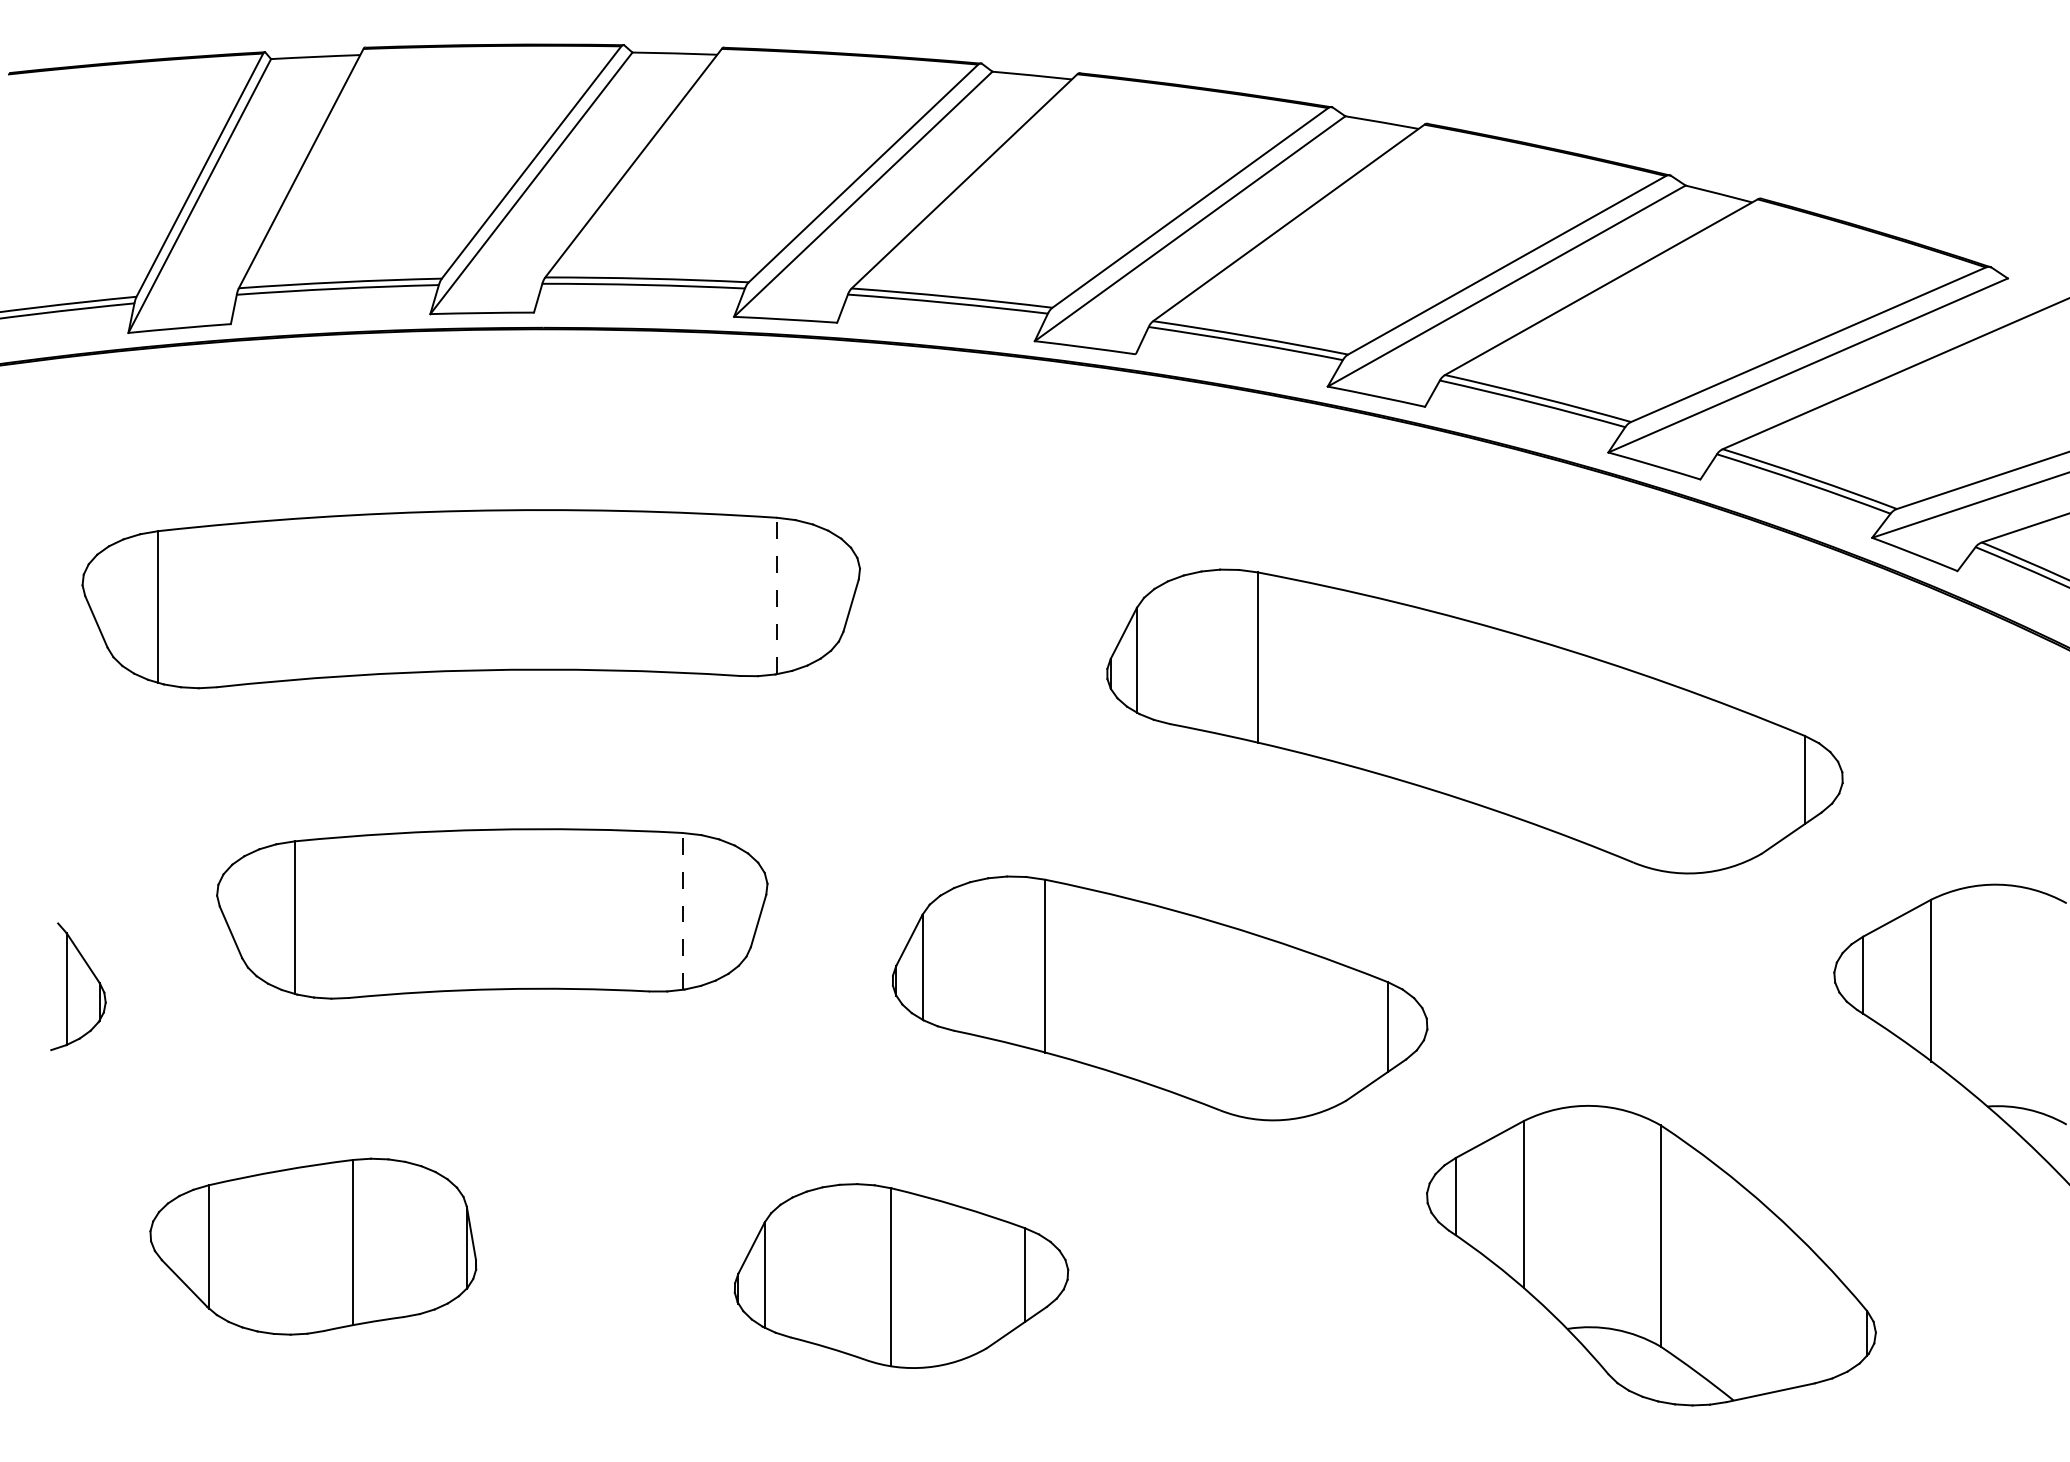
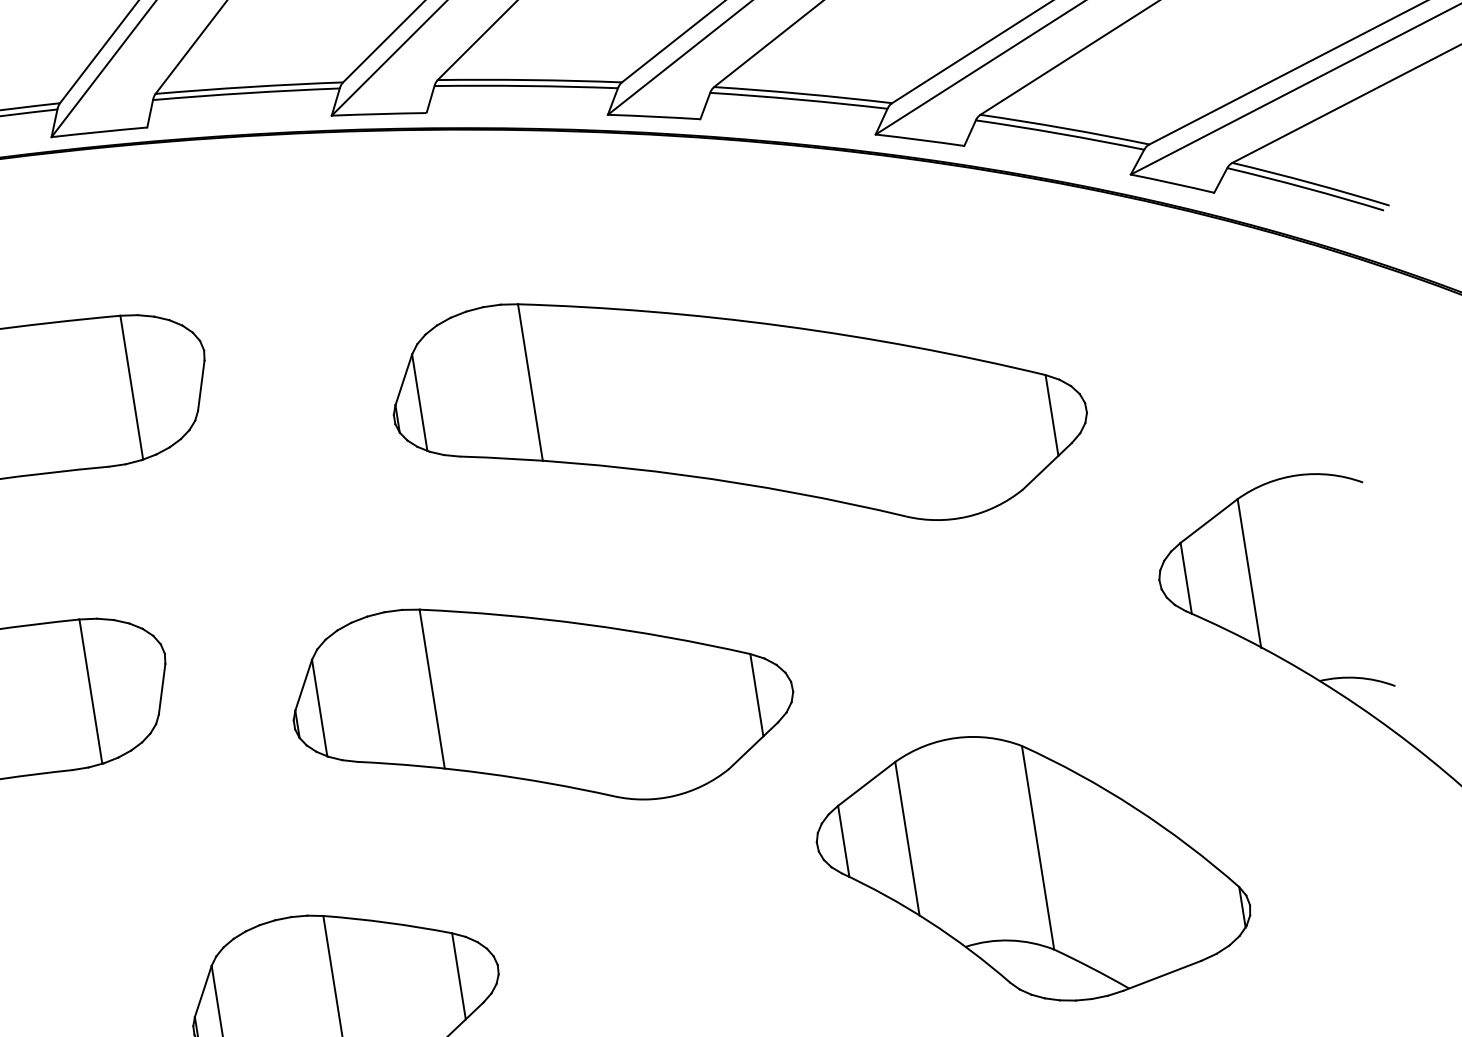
line: (777, 595) -> (132, 387), dashed -> solid
part: (1474, 721) -> (739, 409), moved
line: (682, 910) -> (90, 690), dashed -> solid

